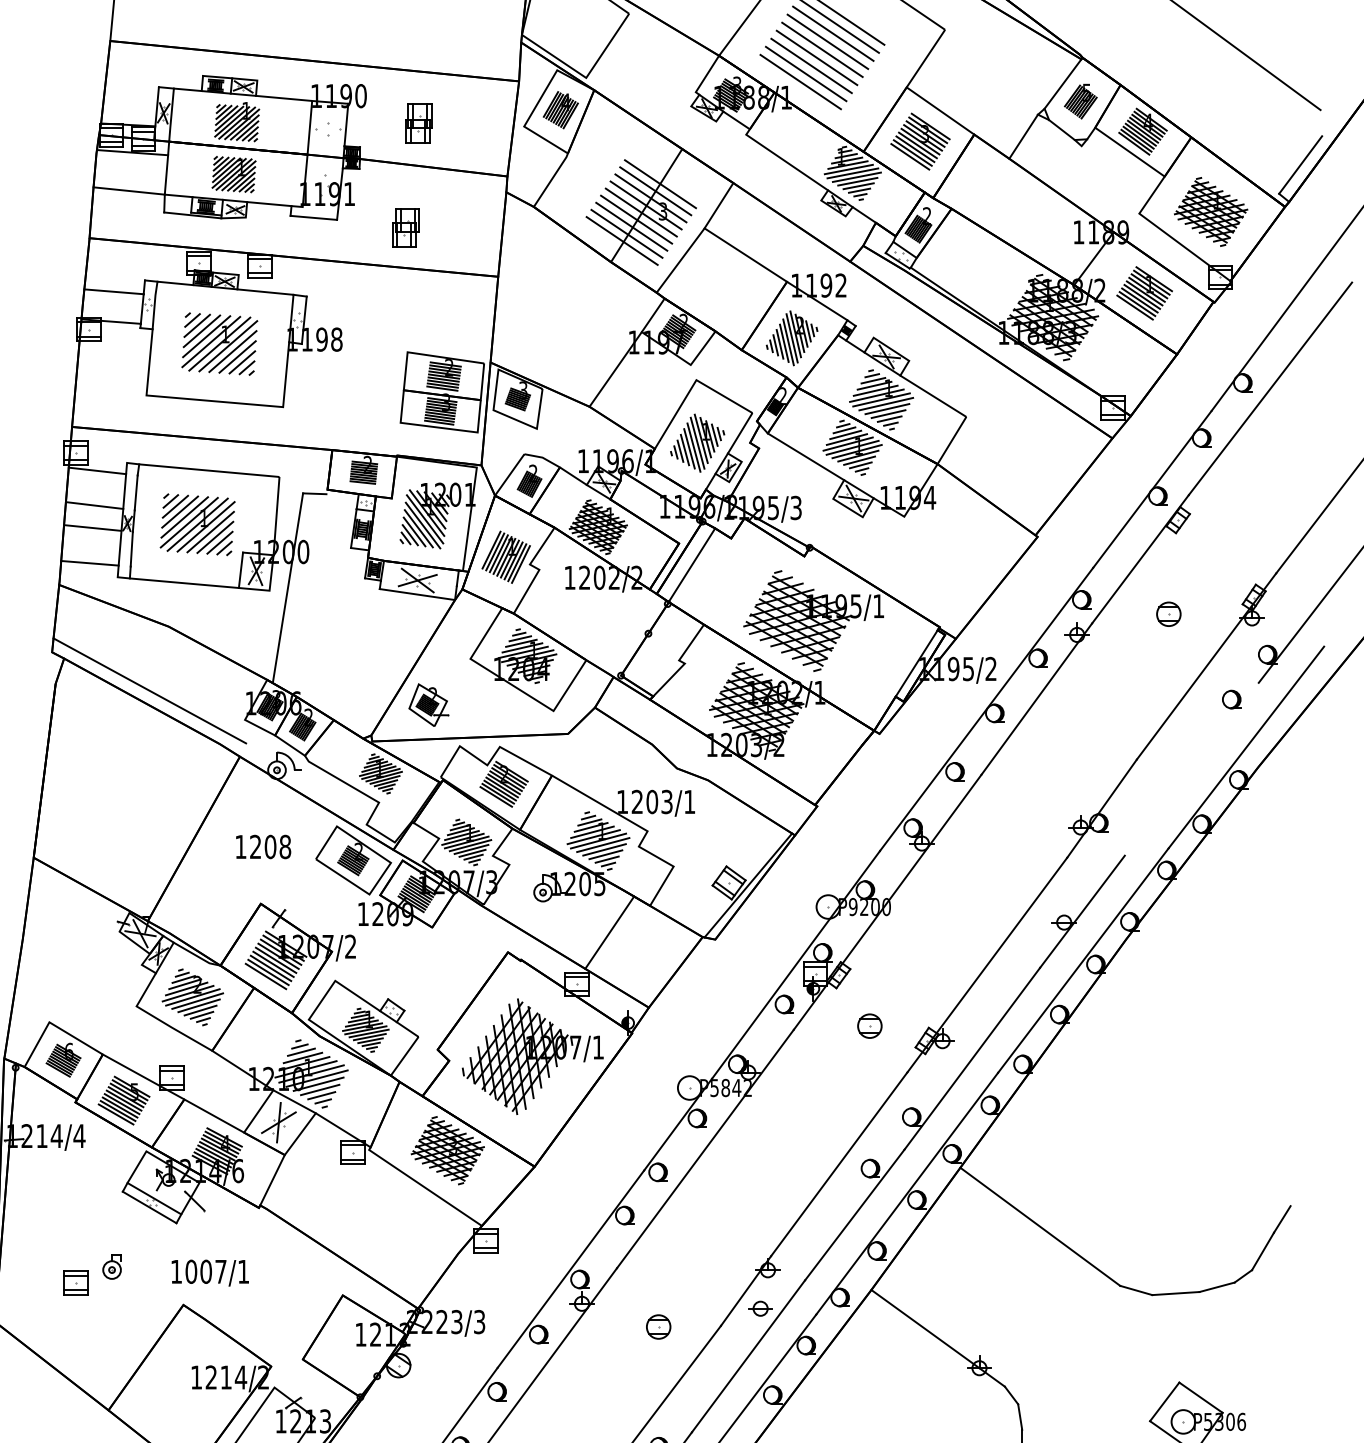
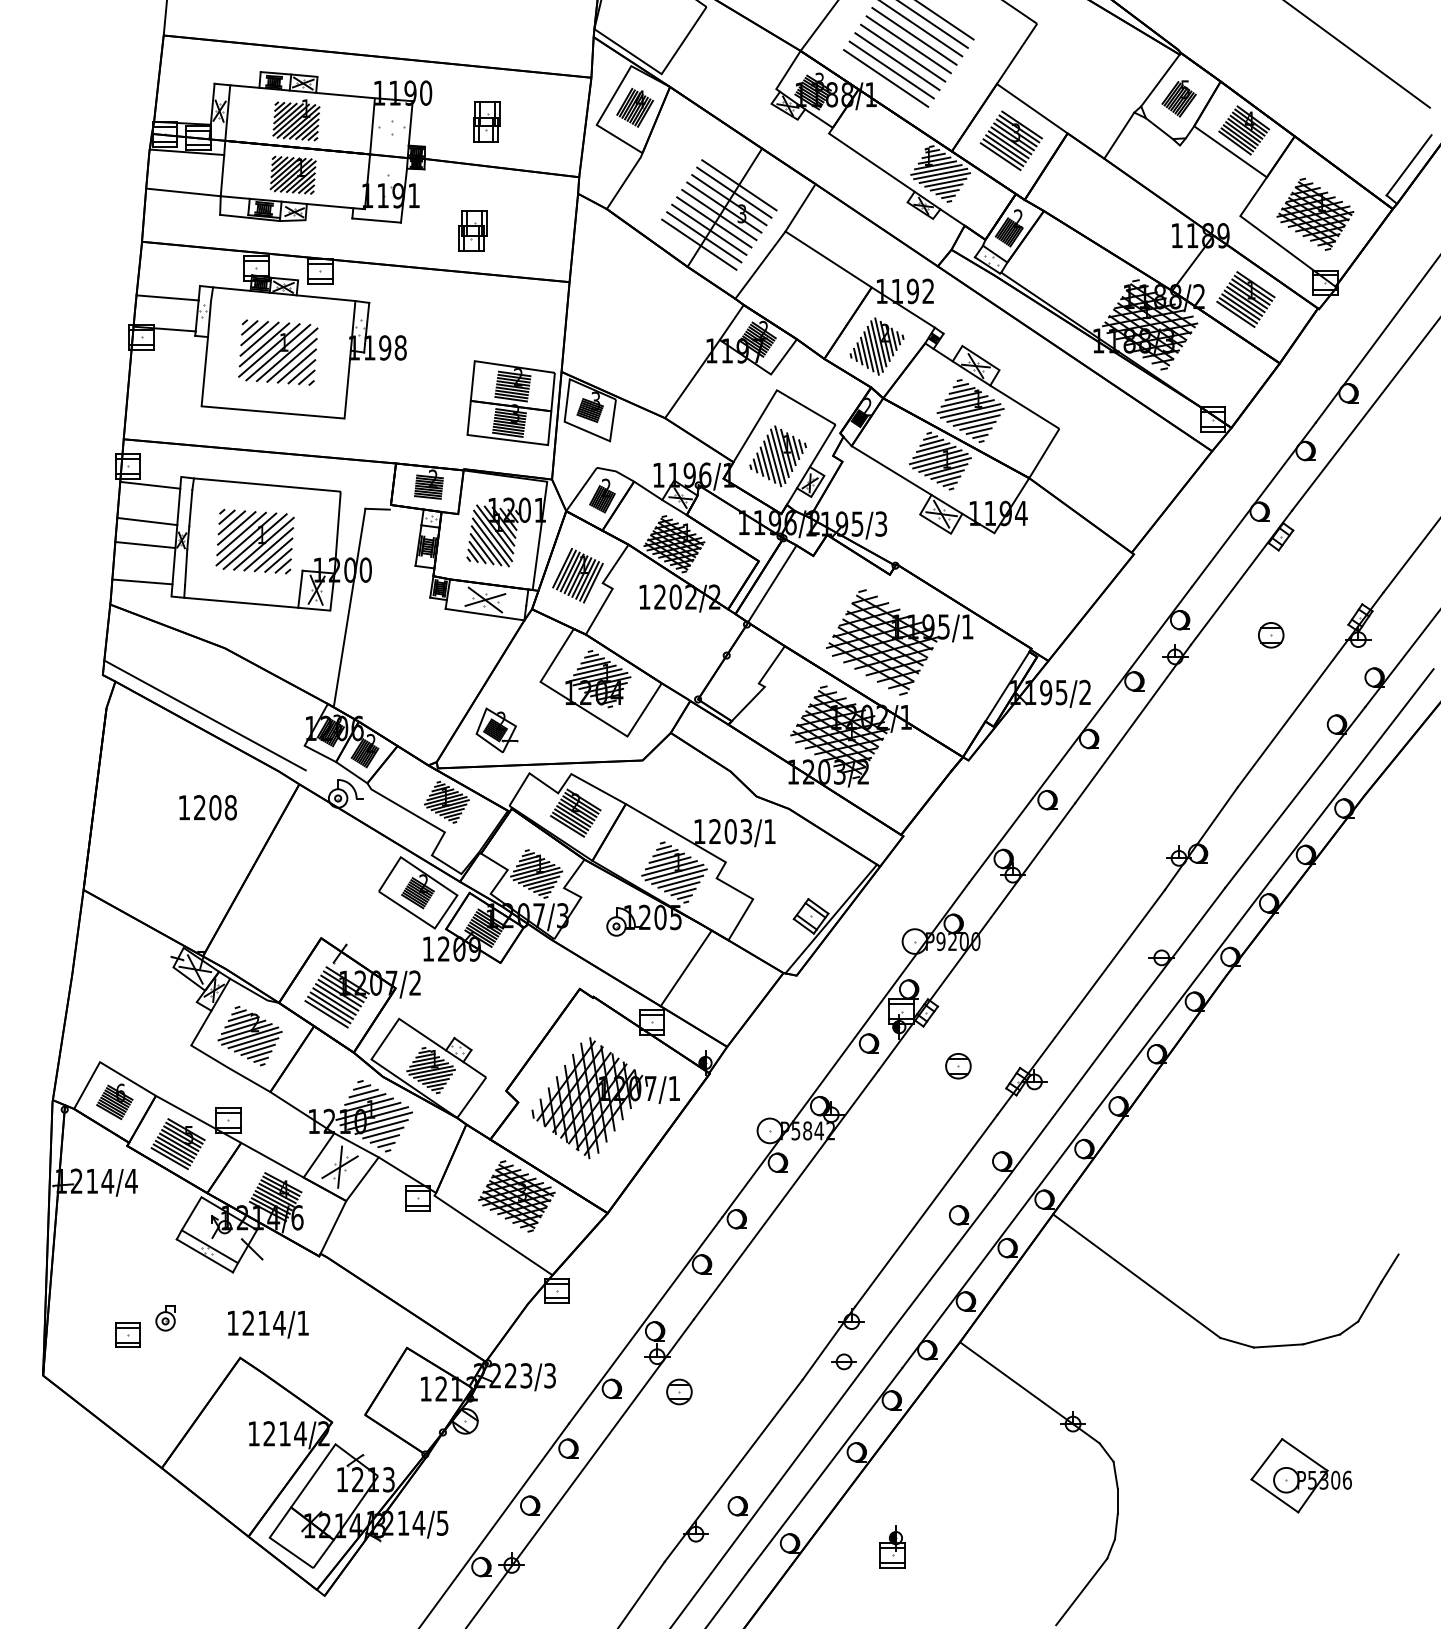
line: (1192, 769) -> (1295, 797), added
text: (263, 846) -> (207, 807), moved
text: (205, 1271) -> (263, 1322), 1007/1 -> 1214/1
part: (658, 1326) -> (679, 1391), moved

